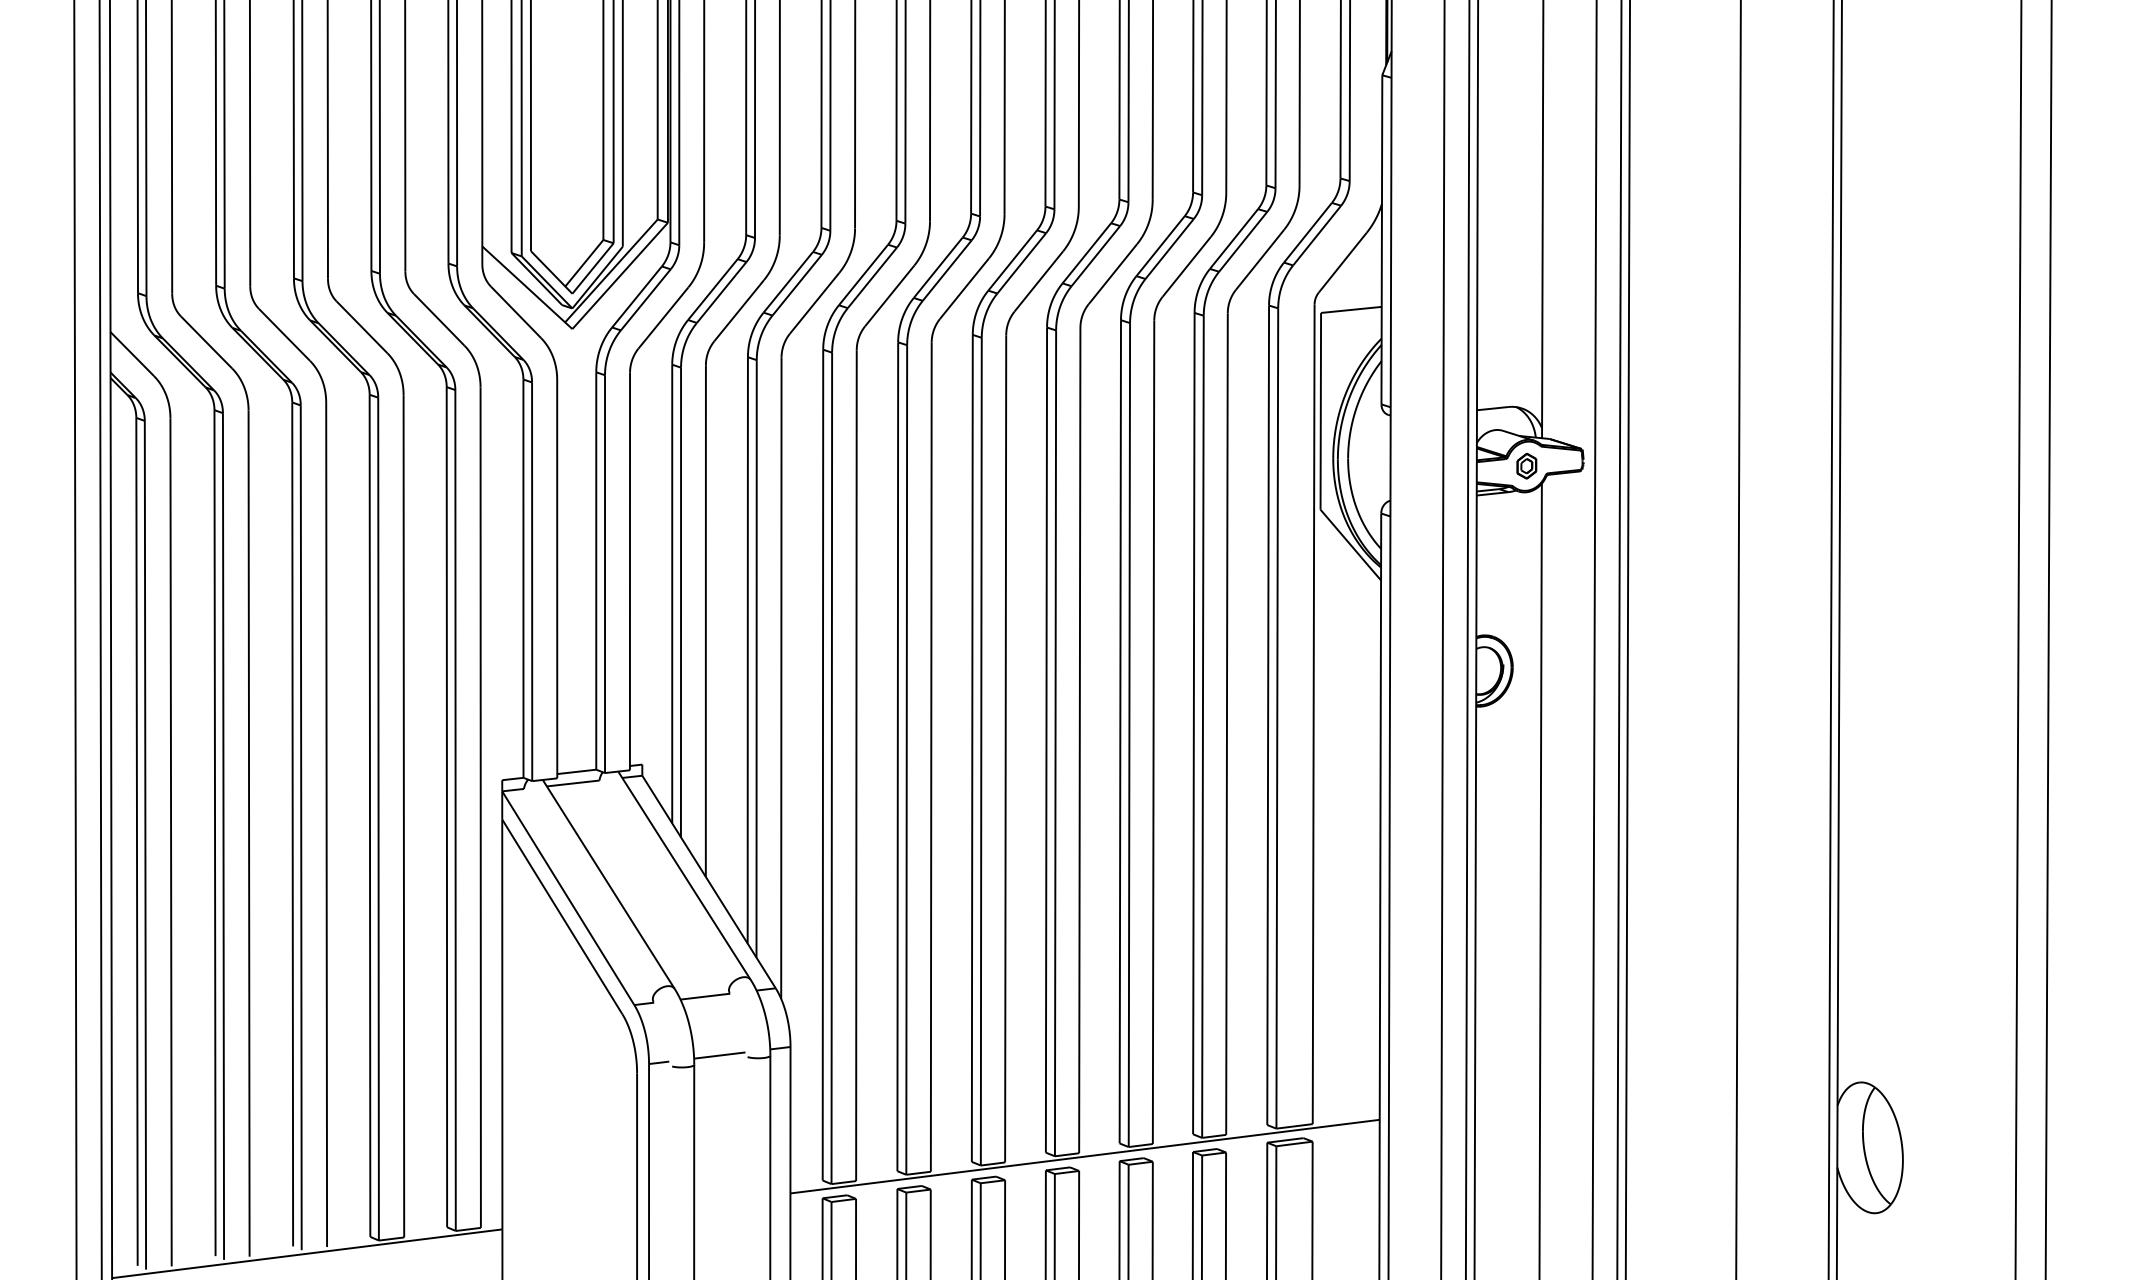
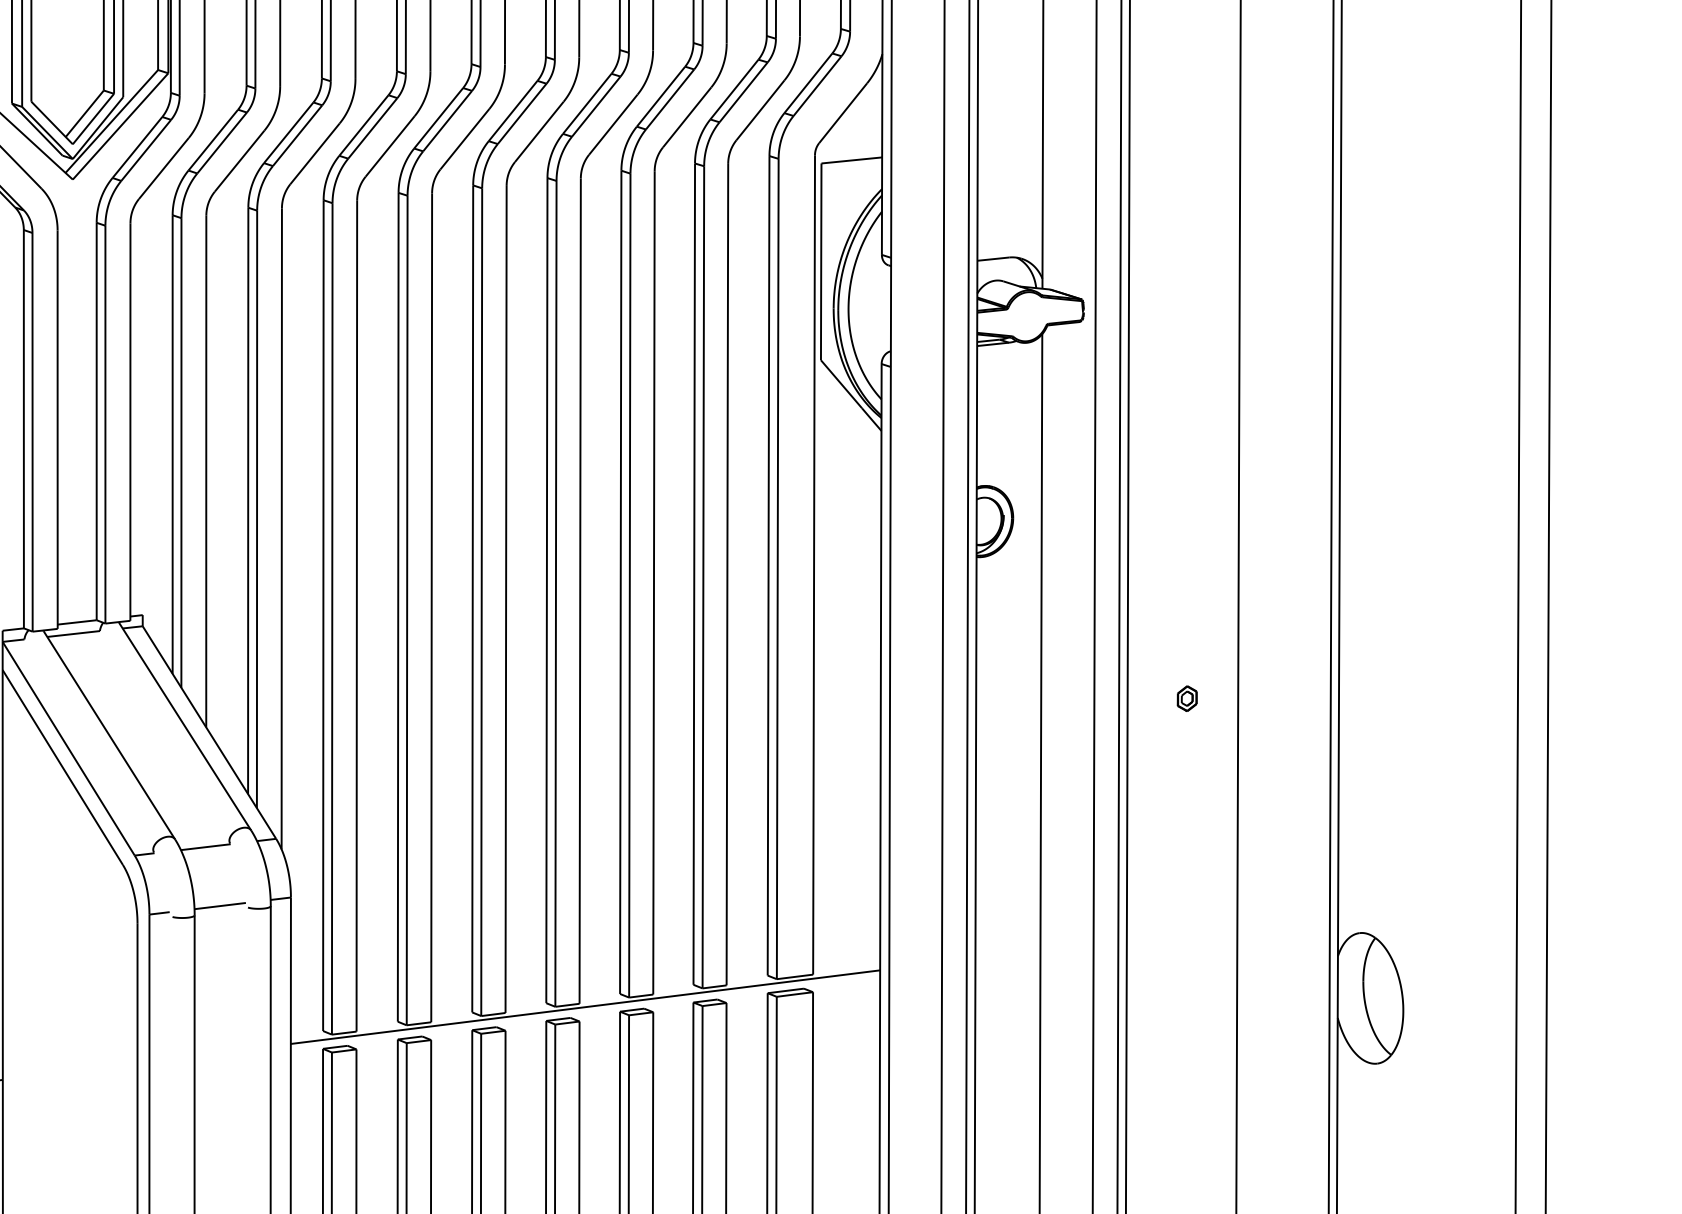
part: (1526, 466) -> (1186, 699), moved

